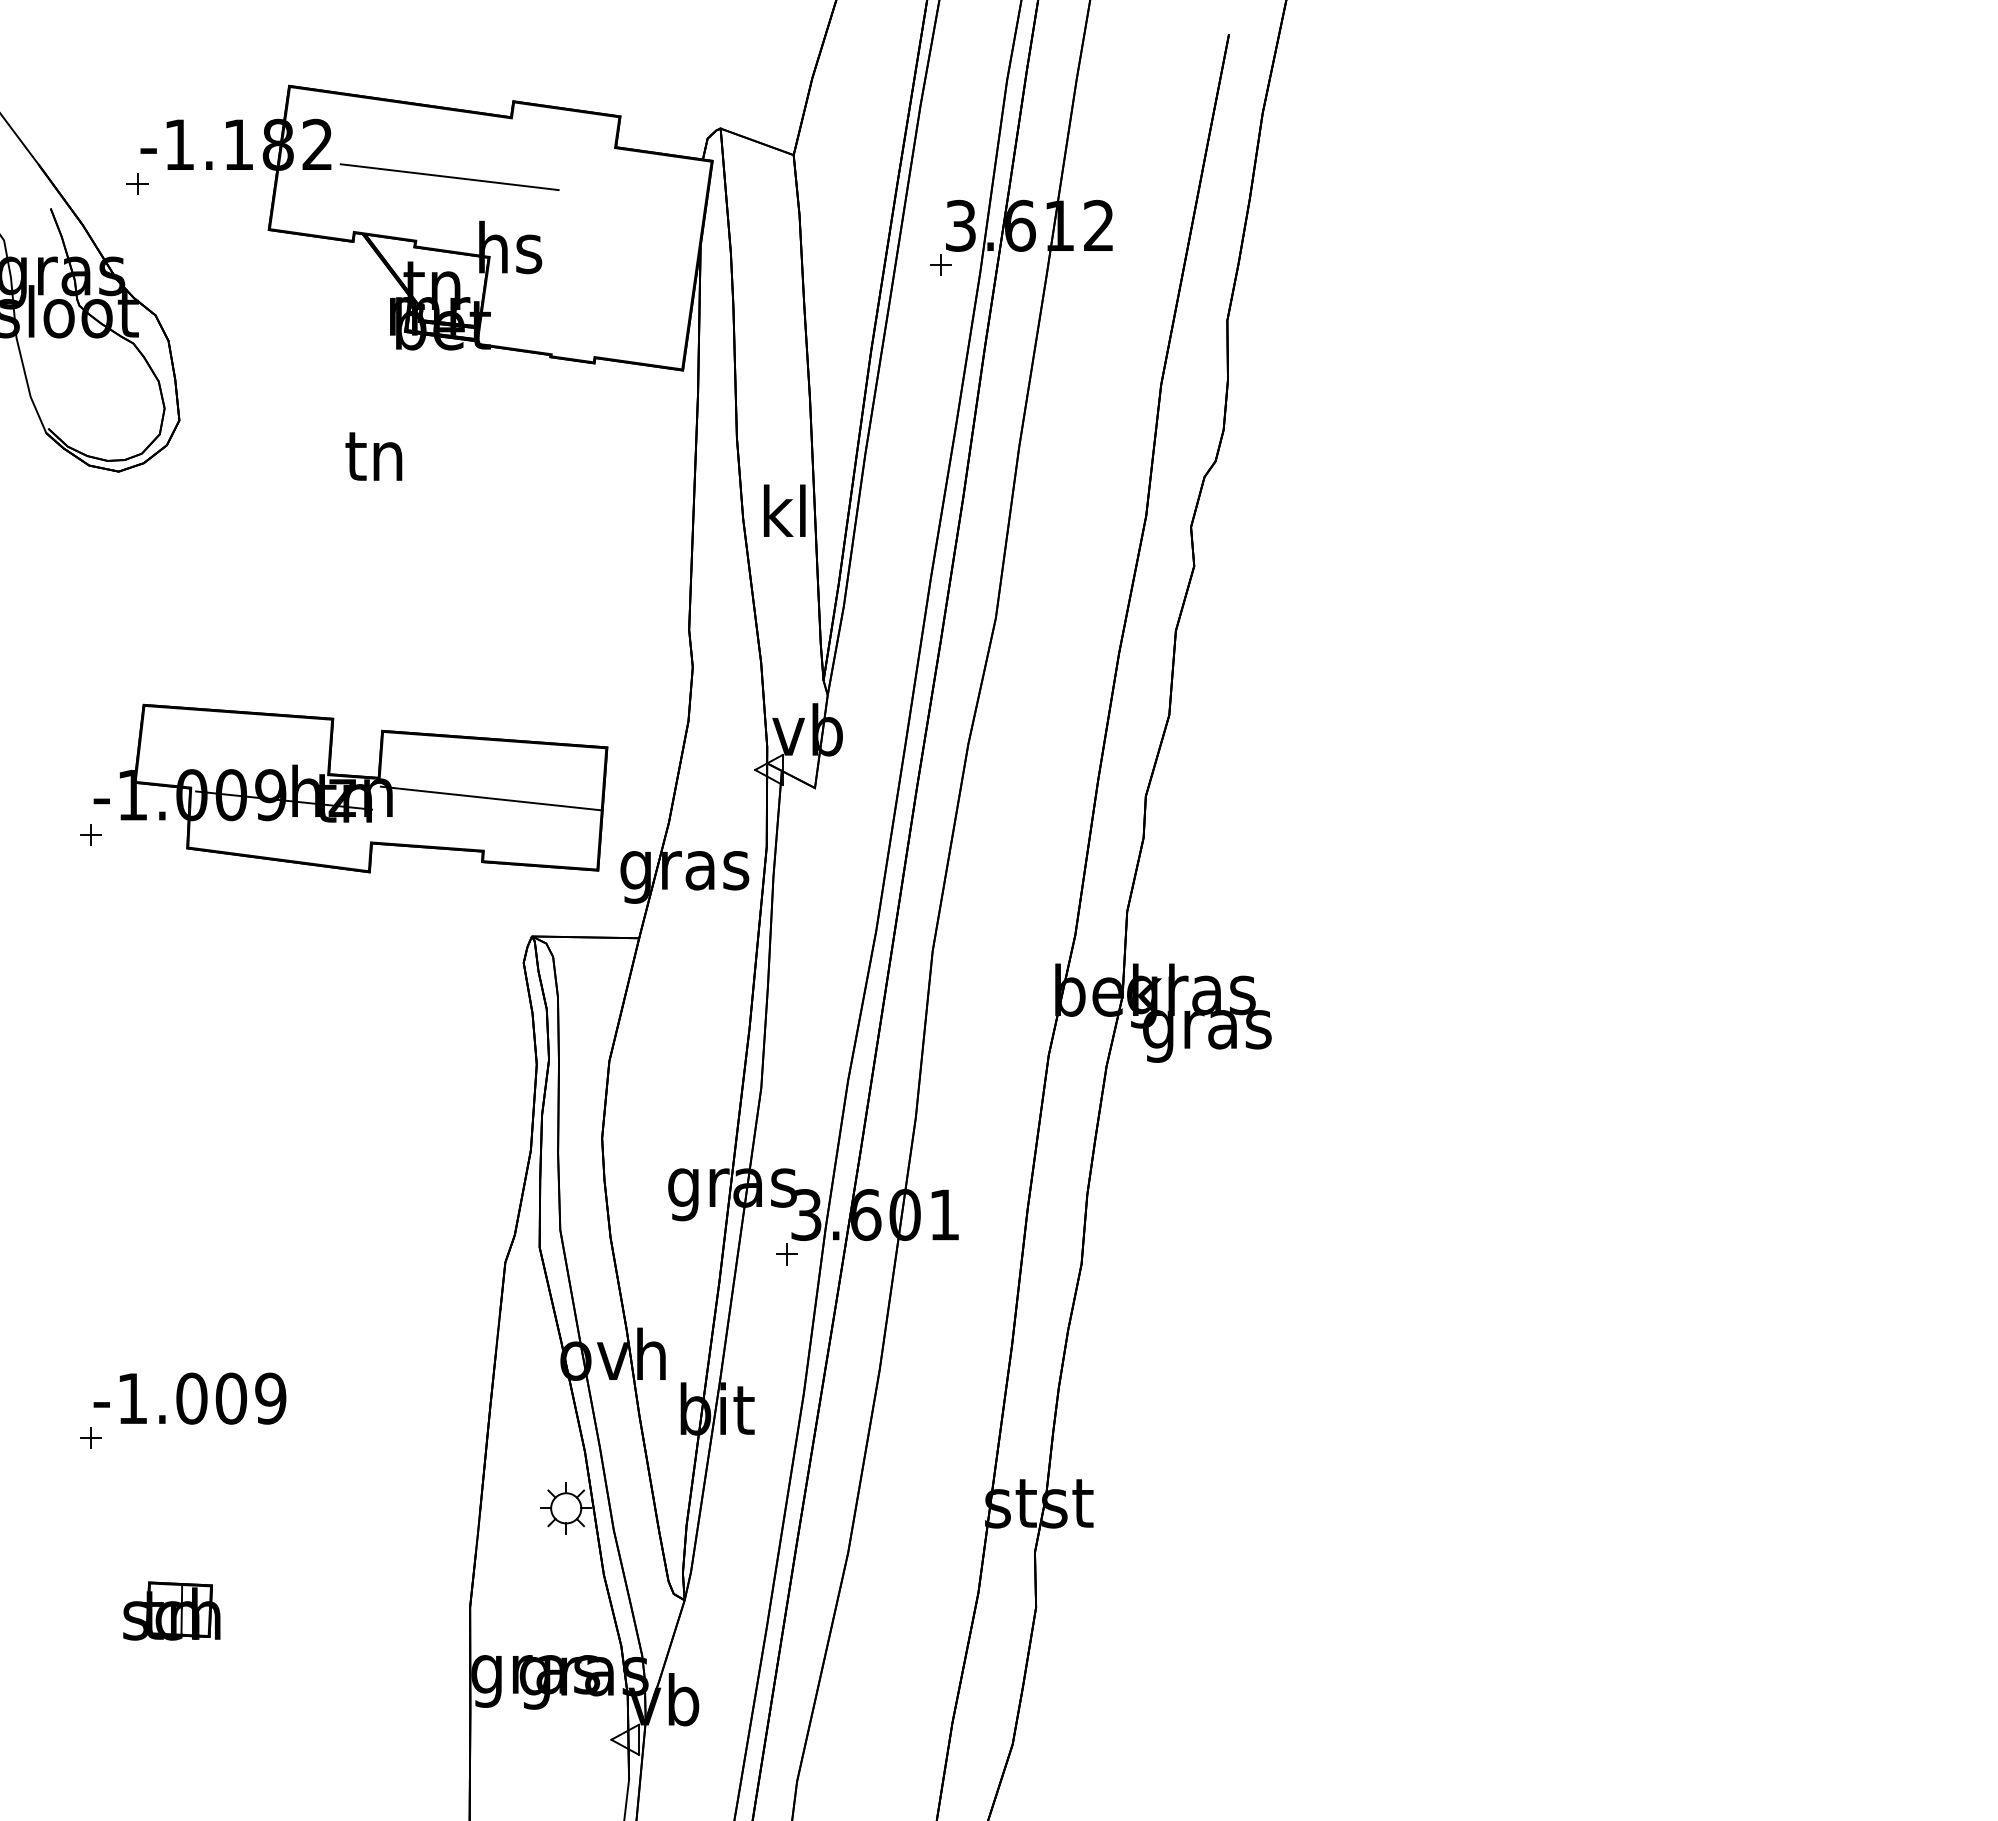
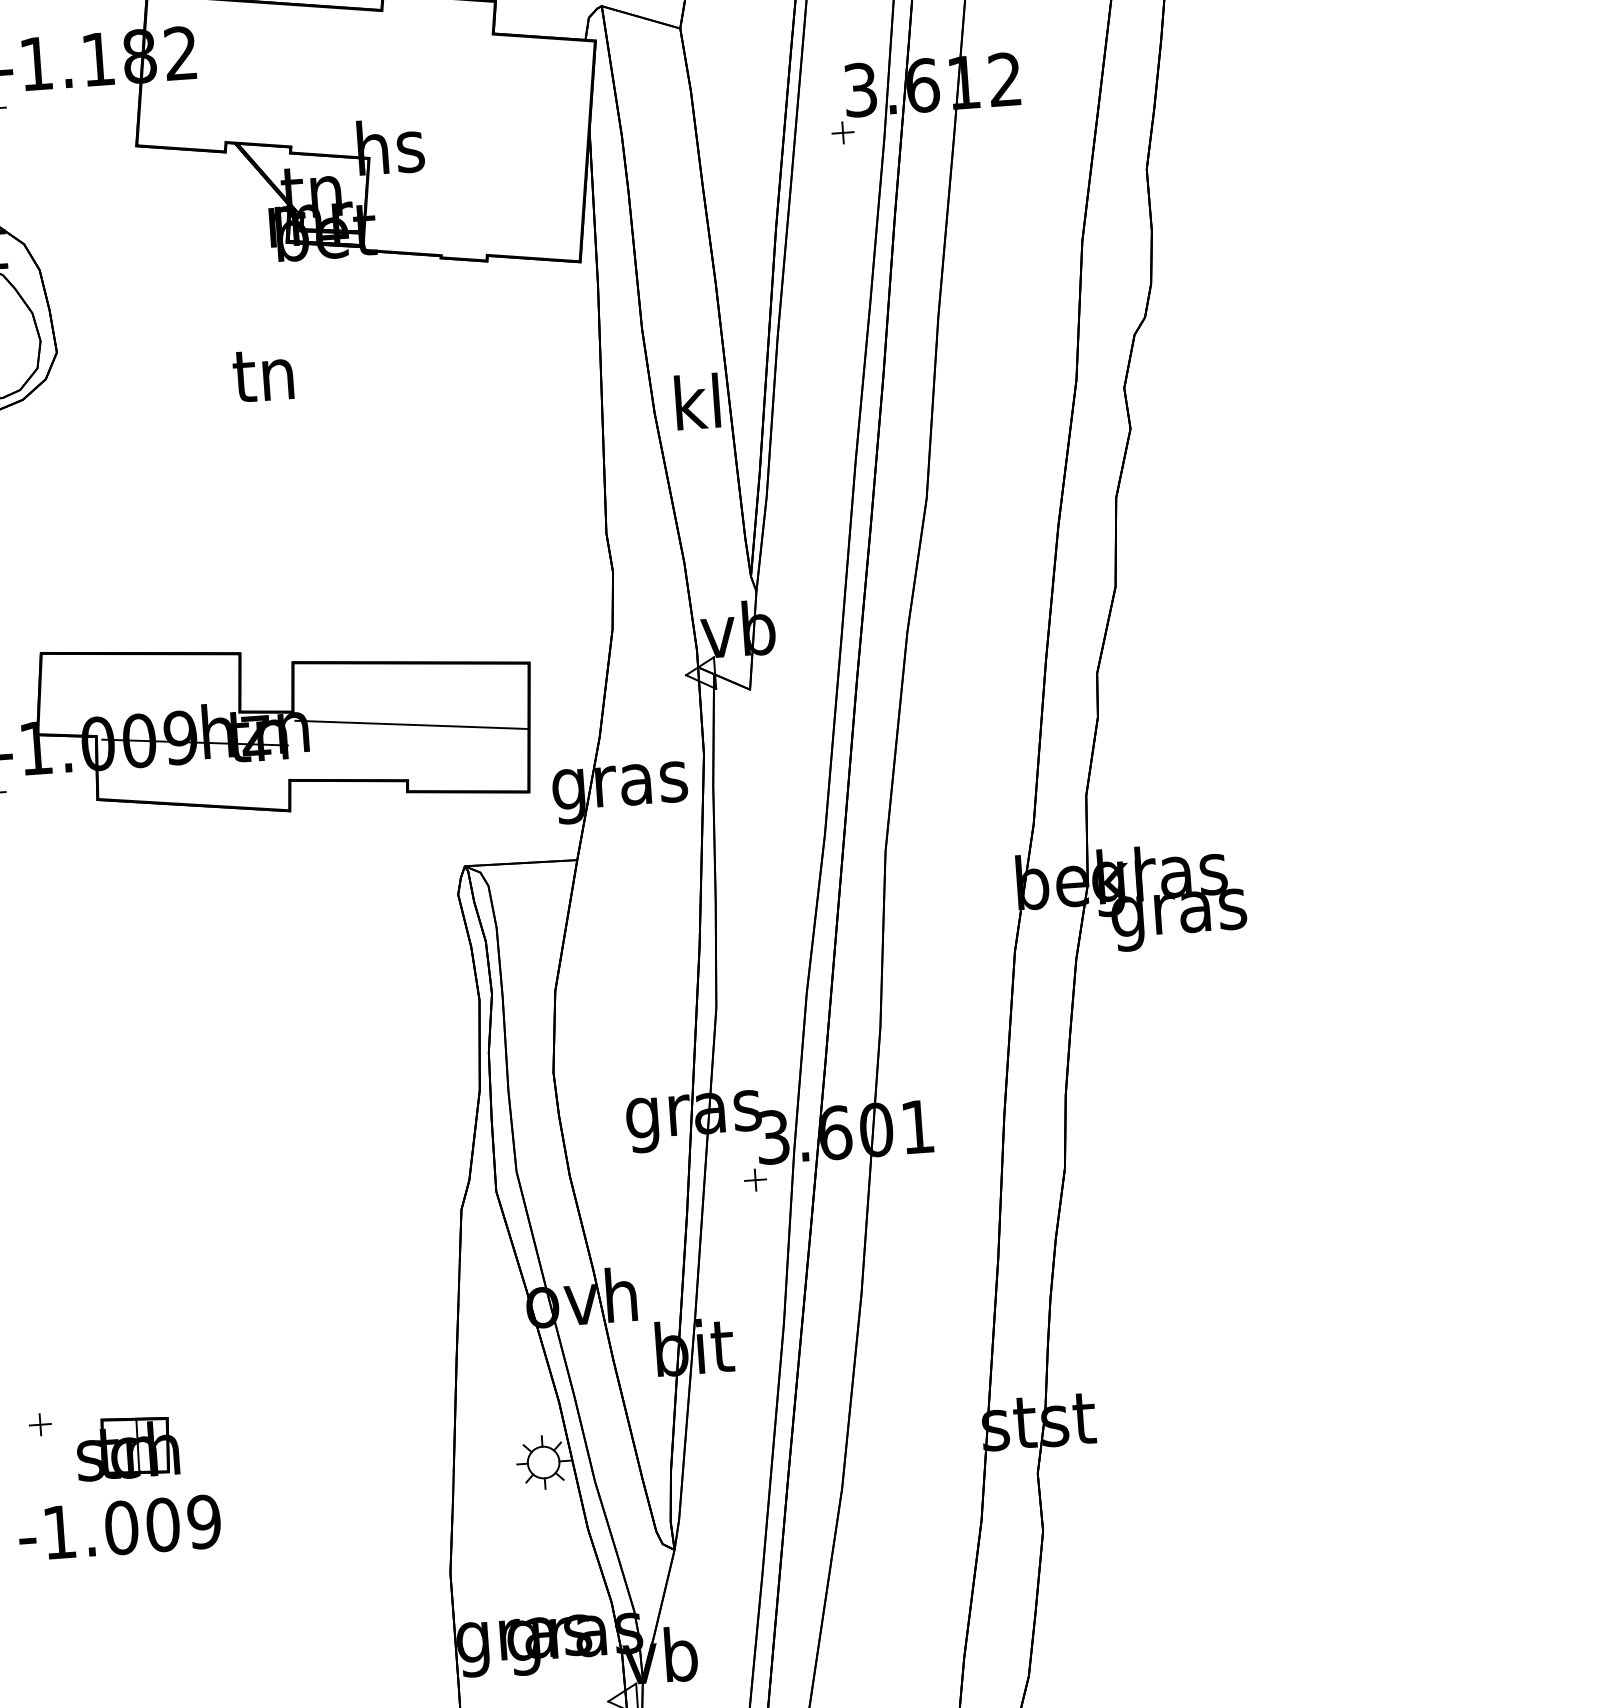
line: (449, 177) -> (321, 77), removed
text: (189, 1398) -> (119, 1527), moved
part: (171, 1610) -> (127, 1447), moved

